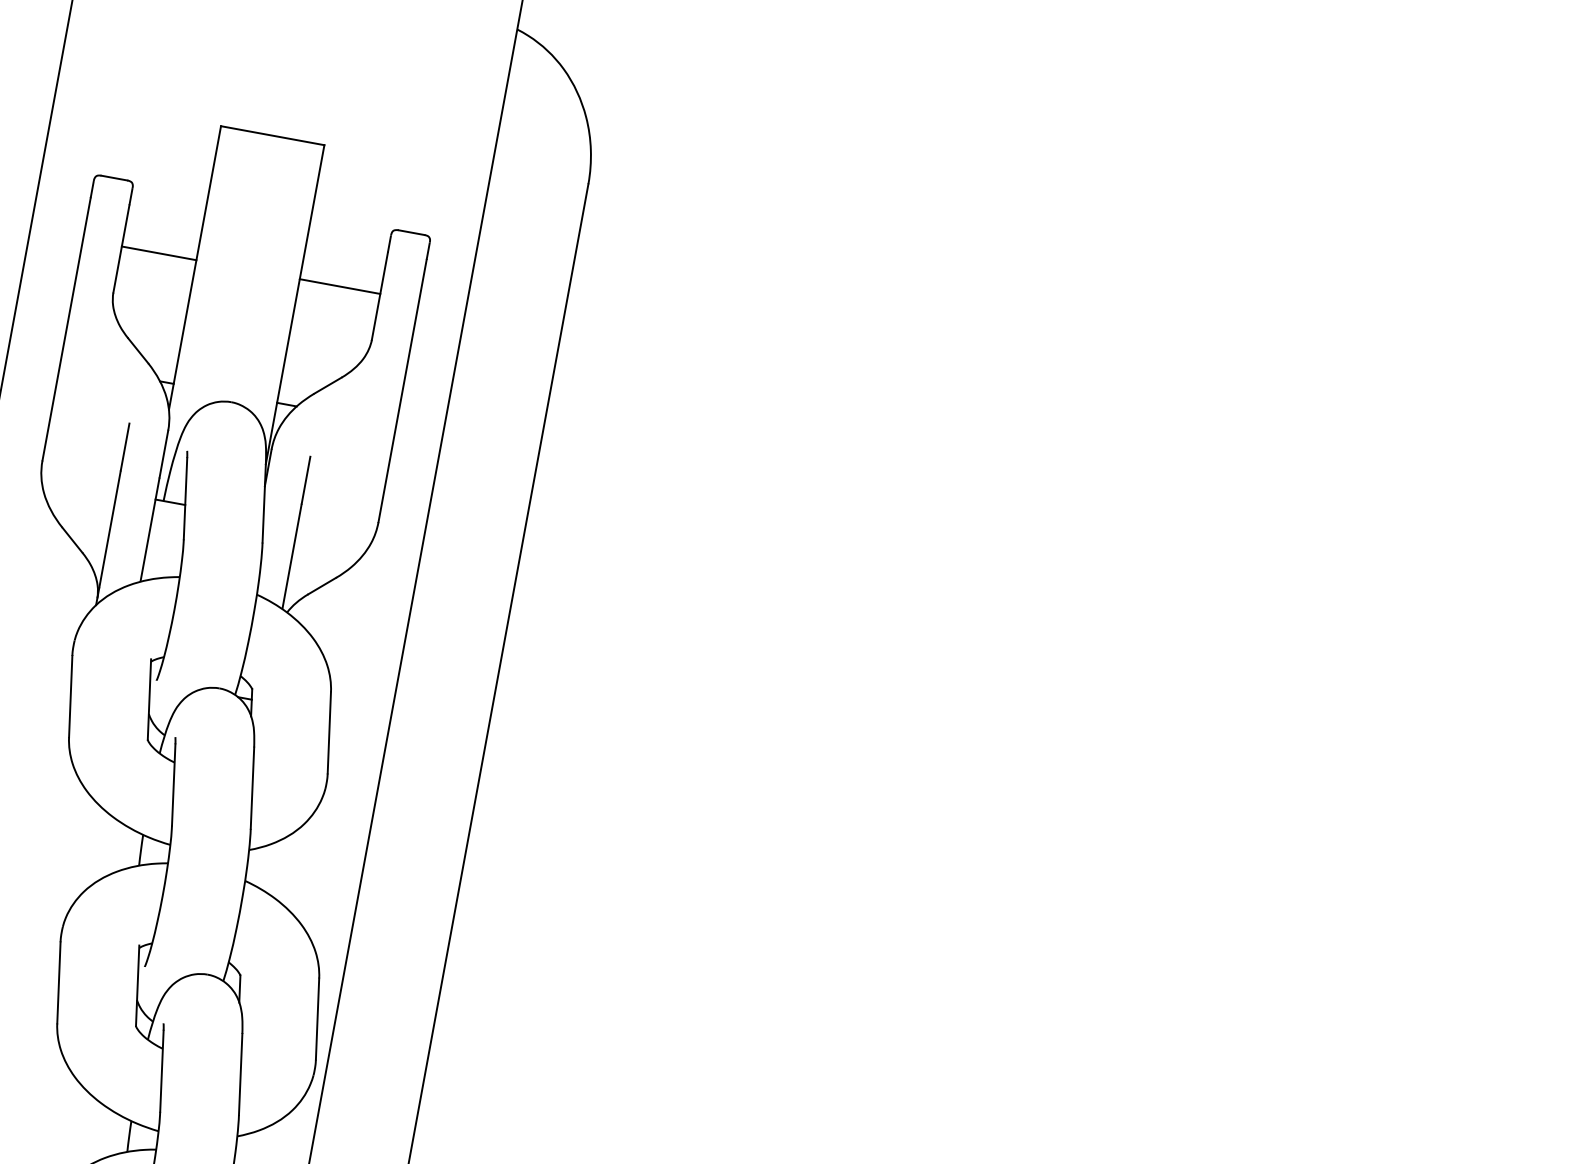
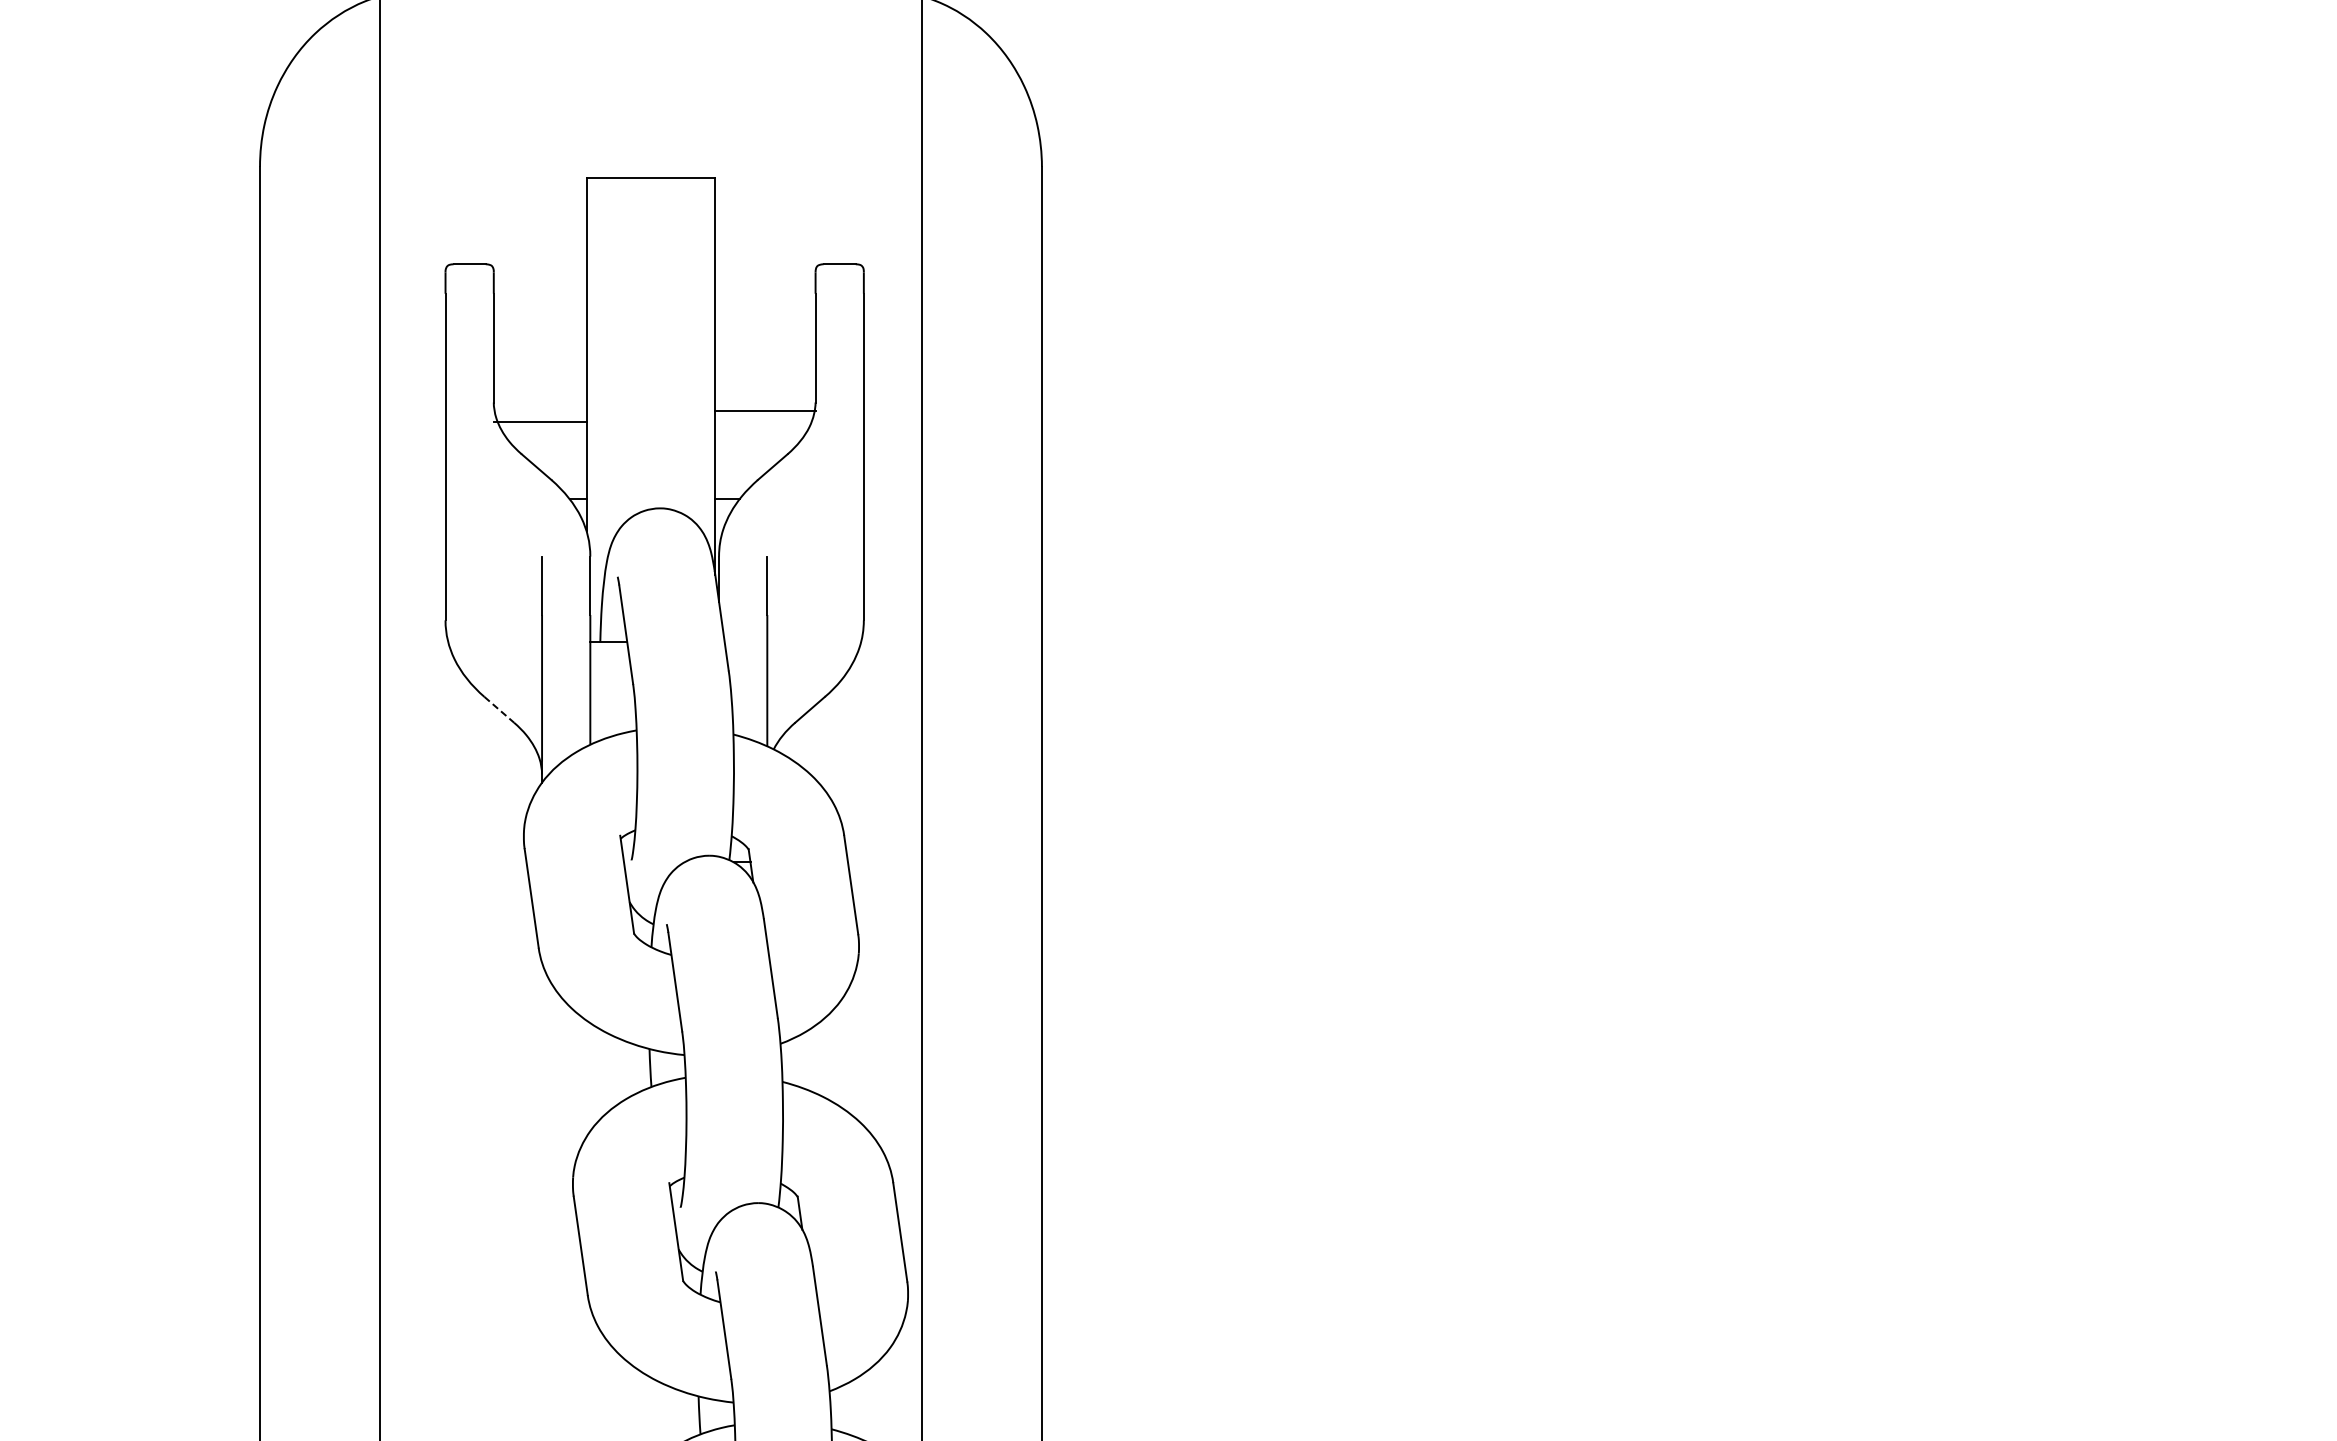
line: (158, 253) -> (539, 422), moved
line: (340, 286) -> (765, 411), moved
line: (72, 540) -> (499, 709), solid -> dashed

